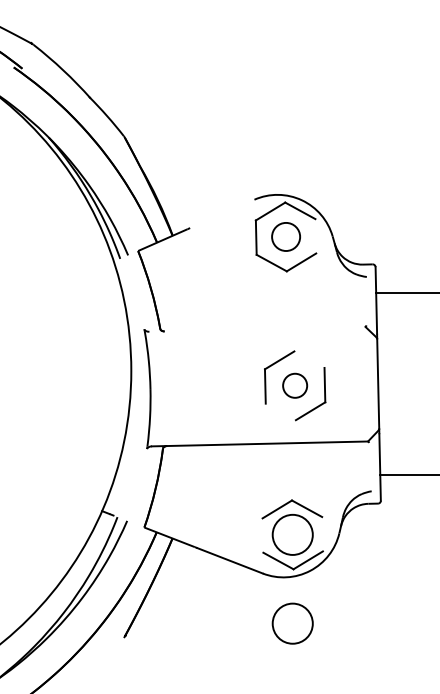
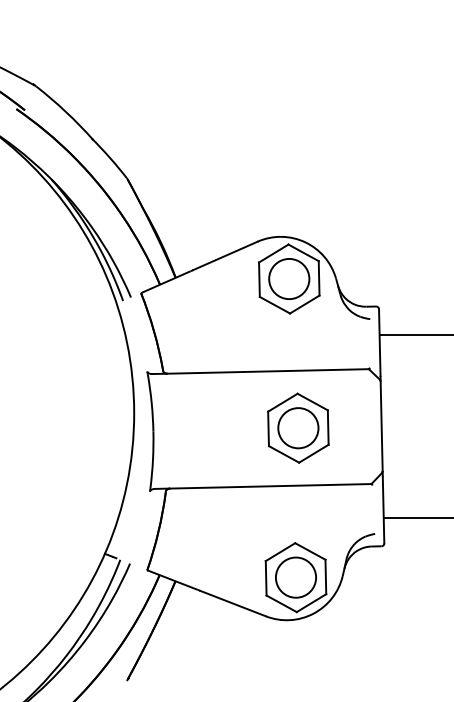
line: (222, 213) -> (225, 255), added
circle: (286, 236) -> (289, 278), size x1.43
line: (315, 236) -> (318, 278), added
line: (257, 329) -> (260, 371), added
line: (309, 359) -> (312, 401), added
circle: (295, 386) -> (298, 428), size x1.67
line: (280, 412) -> (283, 454), added
line: (322, 533) -> (325, 576), added
line: (262, 535) -> (265, 578), added
circle: (292, 623) -> (295, 666), removed

